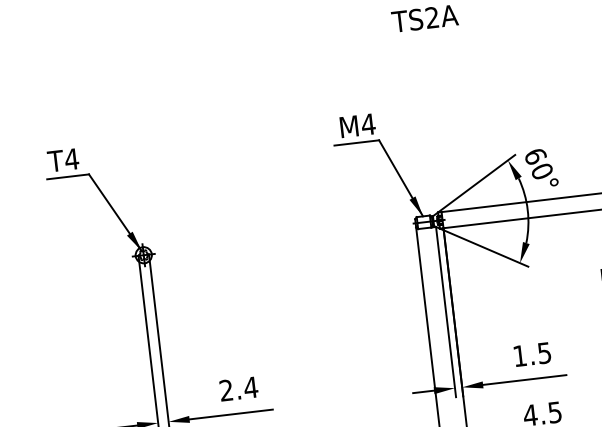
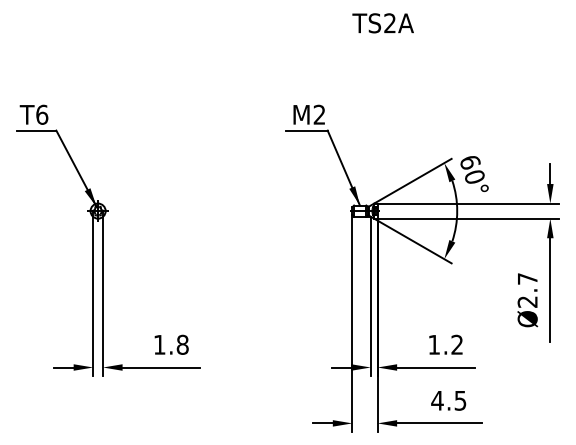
text: (368, 124) -> (319, 114), M4 -> M2
text: (71, 159) -> (41, 114), T4 -> T6
text: (543, 352) -> (456, 344), 1.5 -> 1.2
text: (238, 388) -> (171, 344), 2.4 -> 1.8

